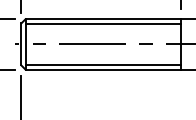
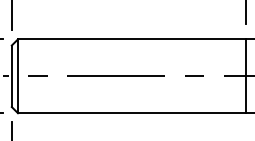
line: (102, 23) -> (130, 45), removed
line: (102, 65) -> (130, 107), removed

